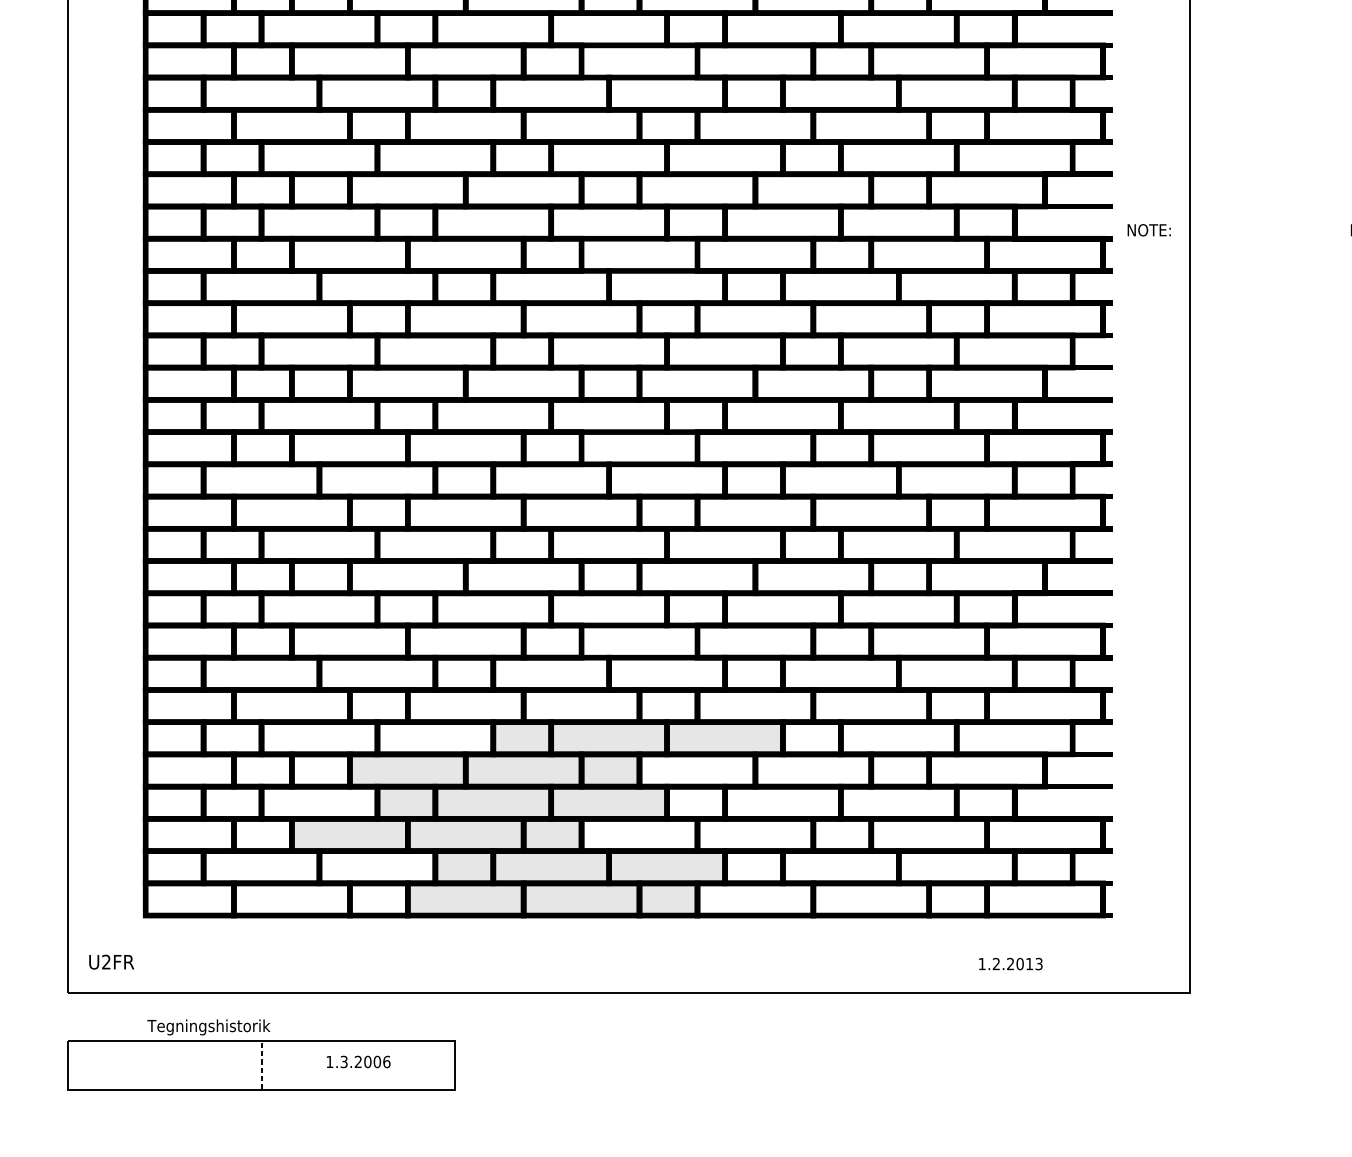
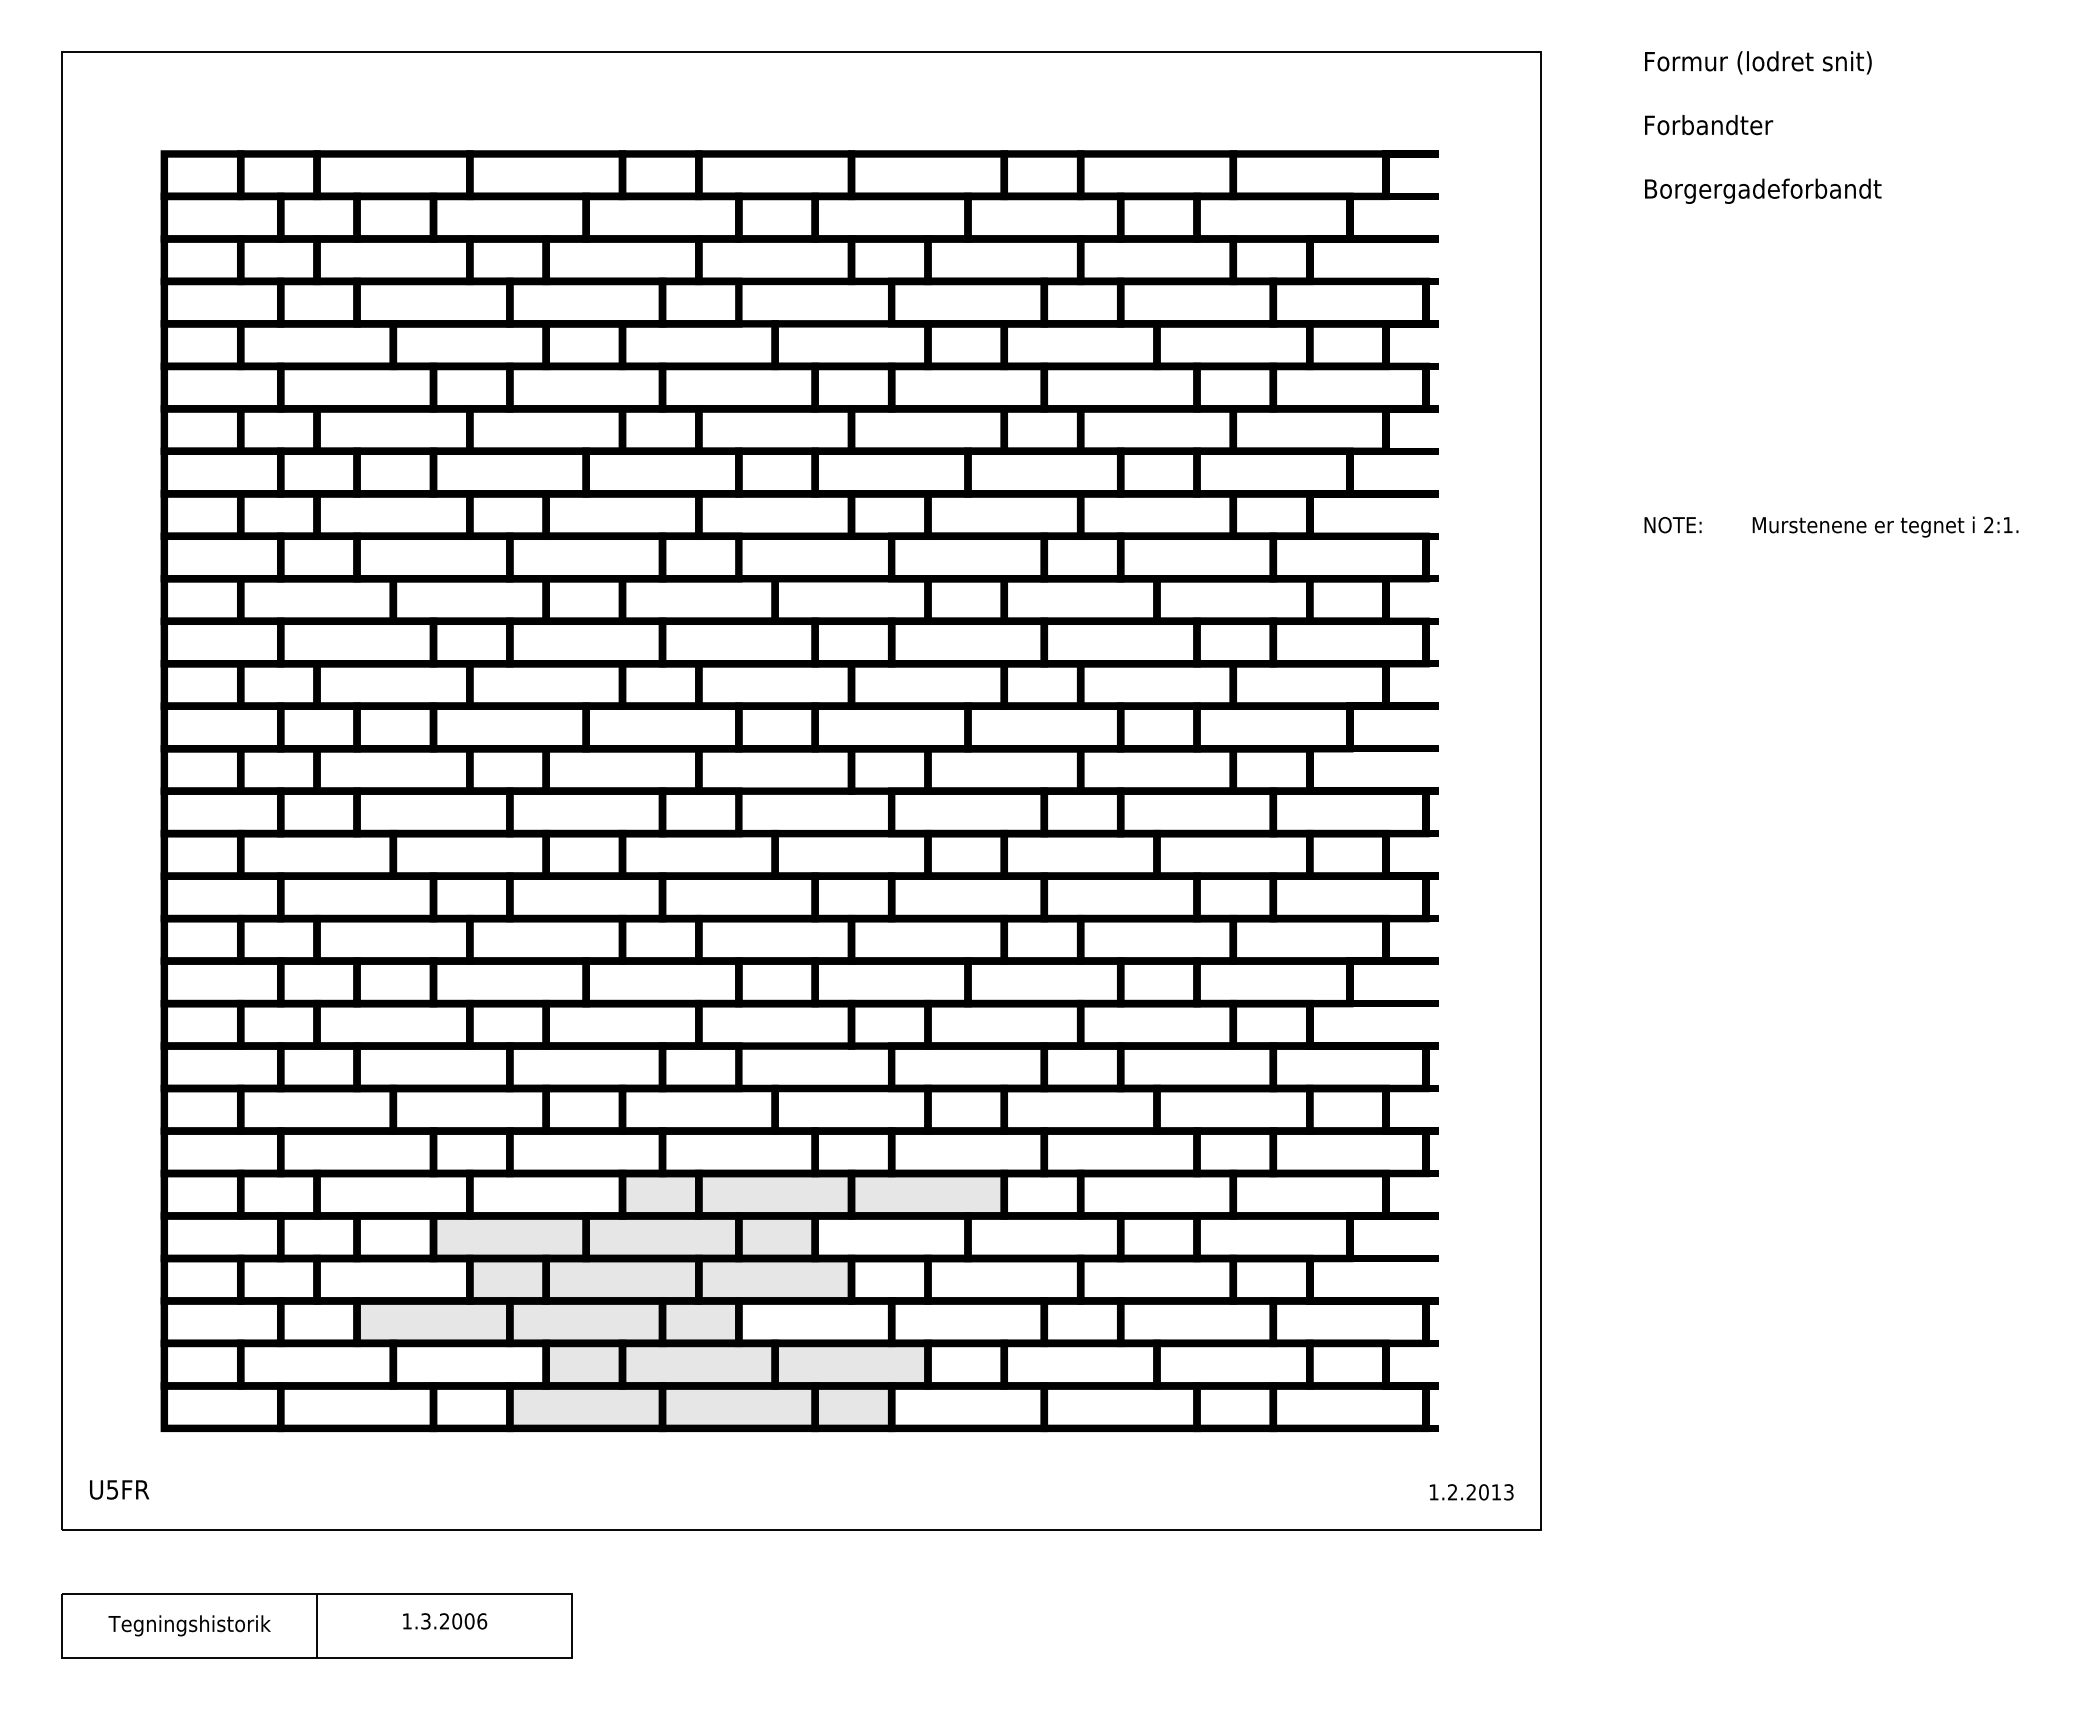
text: (1148, 230) -> (1672, 525), moved
text: (106, 961) -> (112, 1489), U2FR -> U5FR
text: (1010, 964) -> (1471, 1492), moved
text: (208, 1027) -> (189, 1625), moved
line: (261, 1065) -> (317, 1625), dashed -> solid

